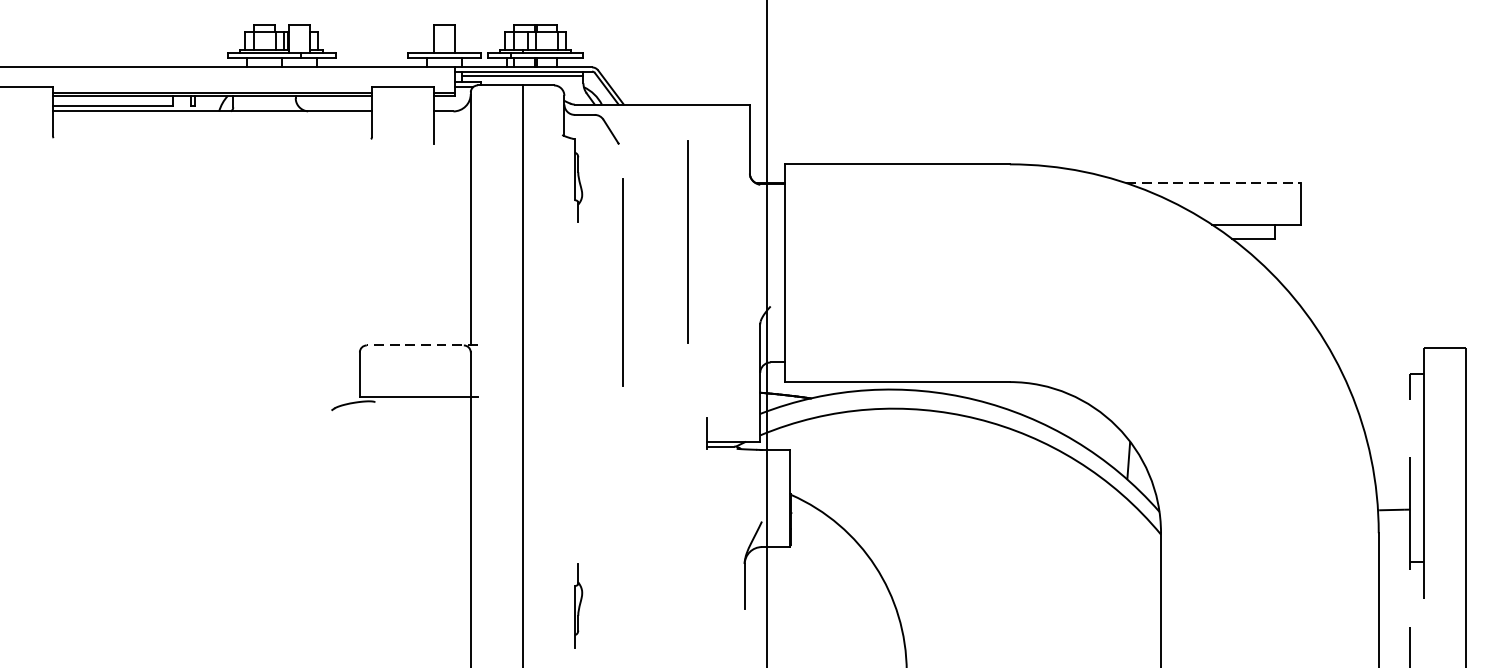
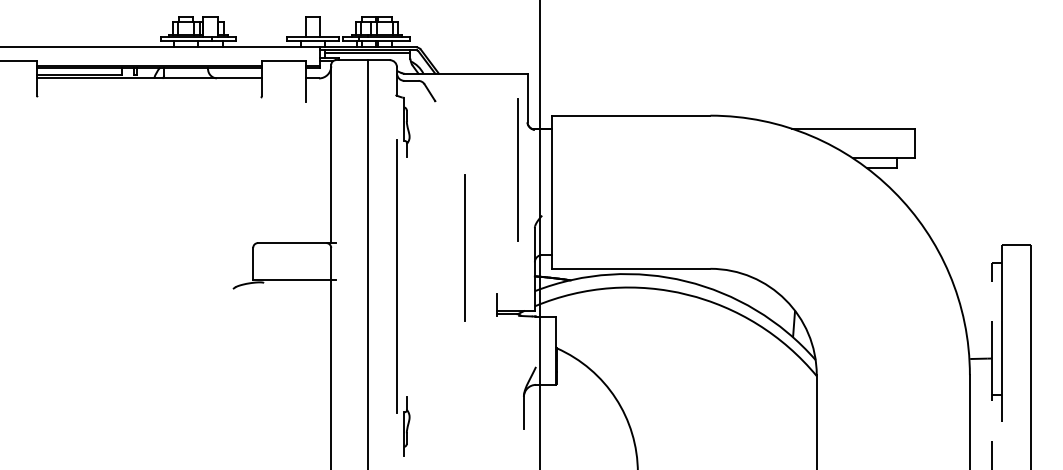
line: (1214, 184) -> (854, 129), dashed -> solid
line: (687, 240) -> (517, 169), moved
line: (621, 282) -> (464, 247), moved
line: (421, 346) -> (296, 243), dashed -> solid
line: (565, 392) -> (397, 276), added

